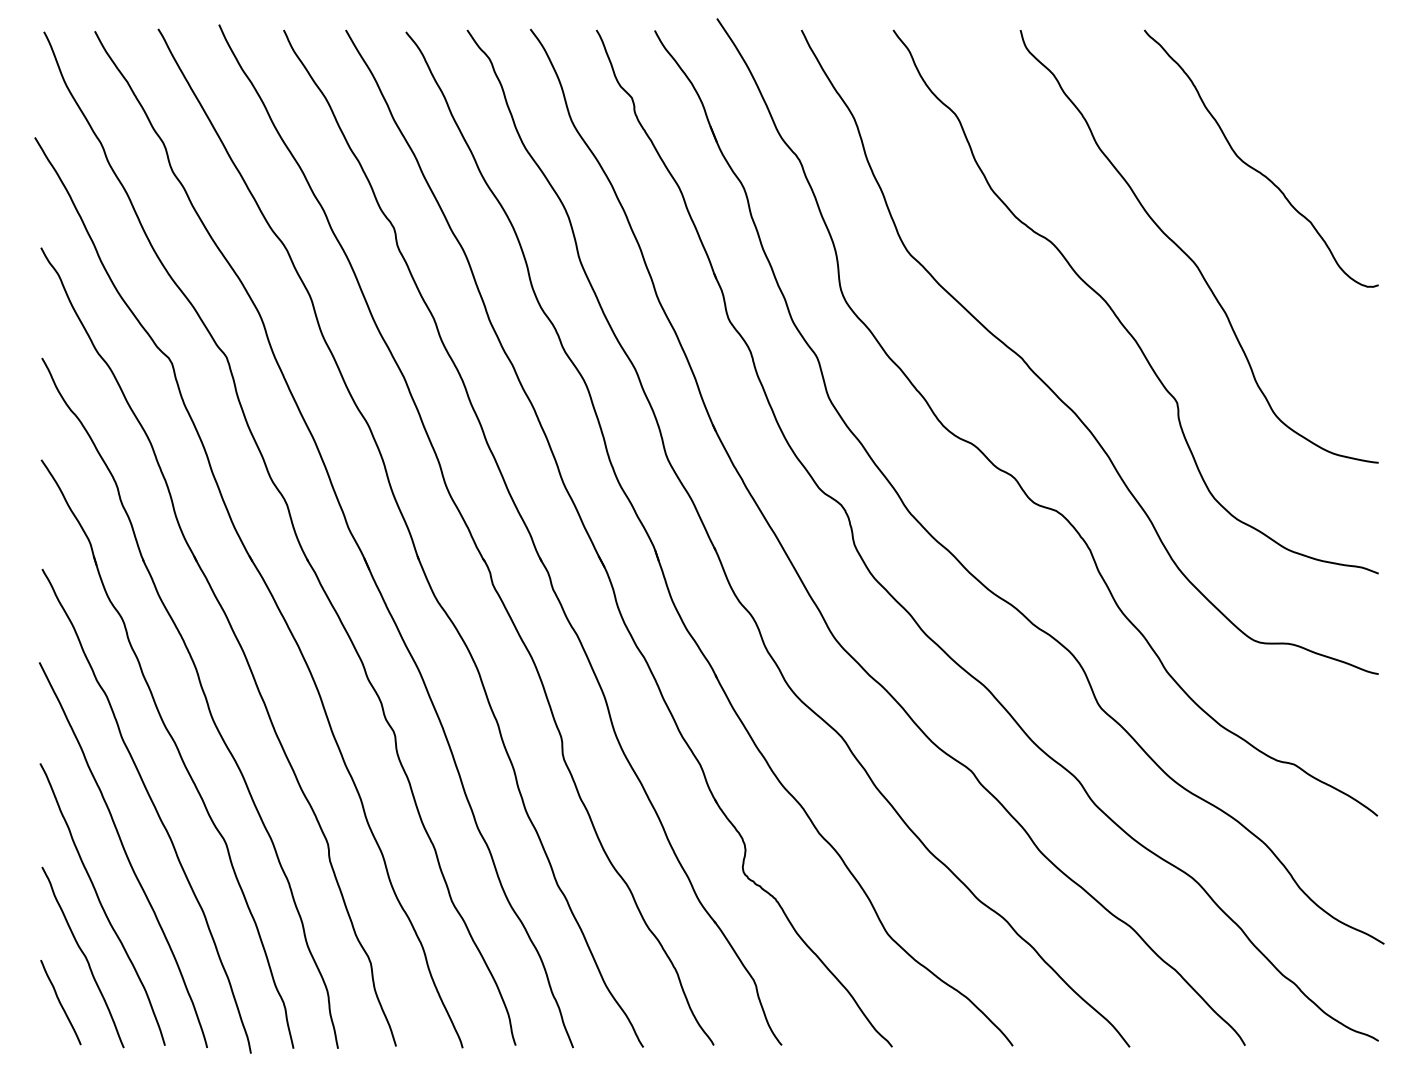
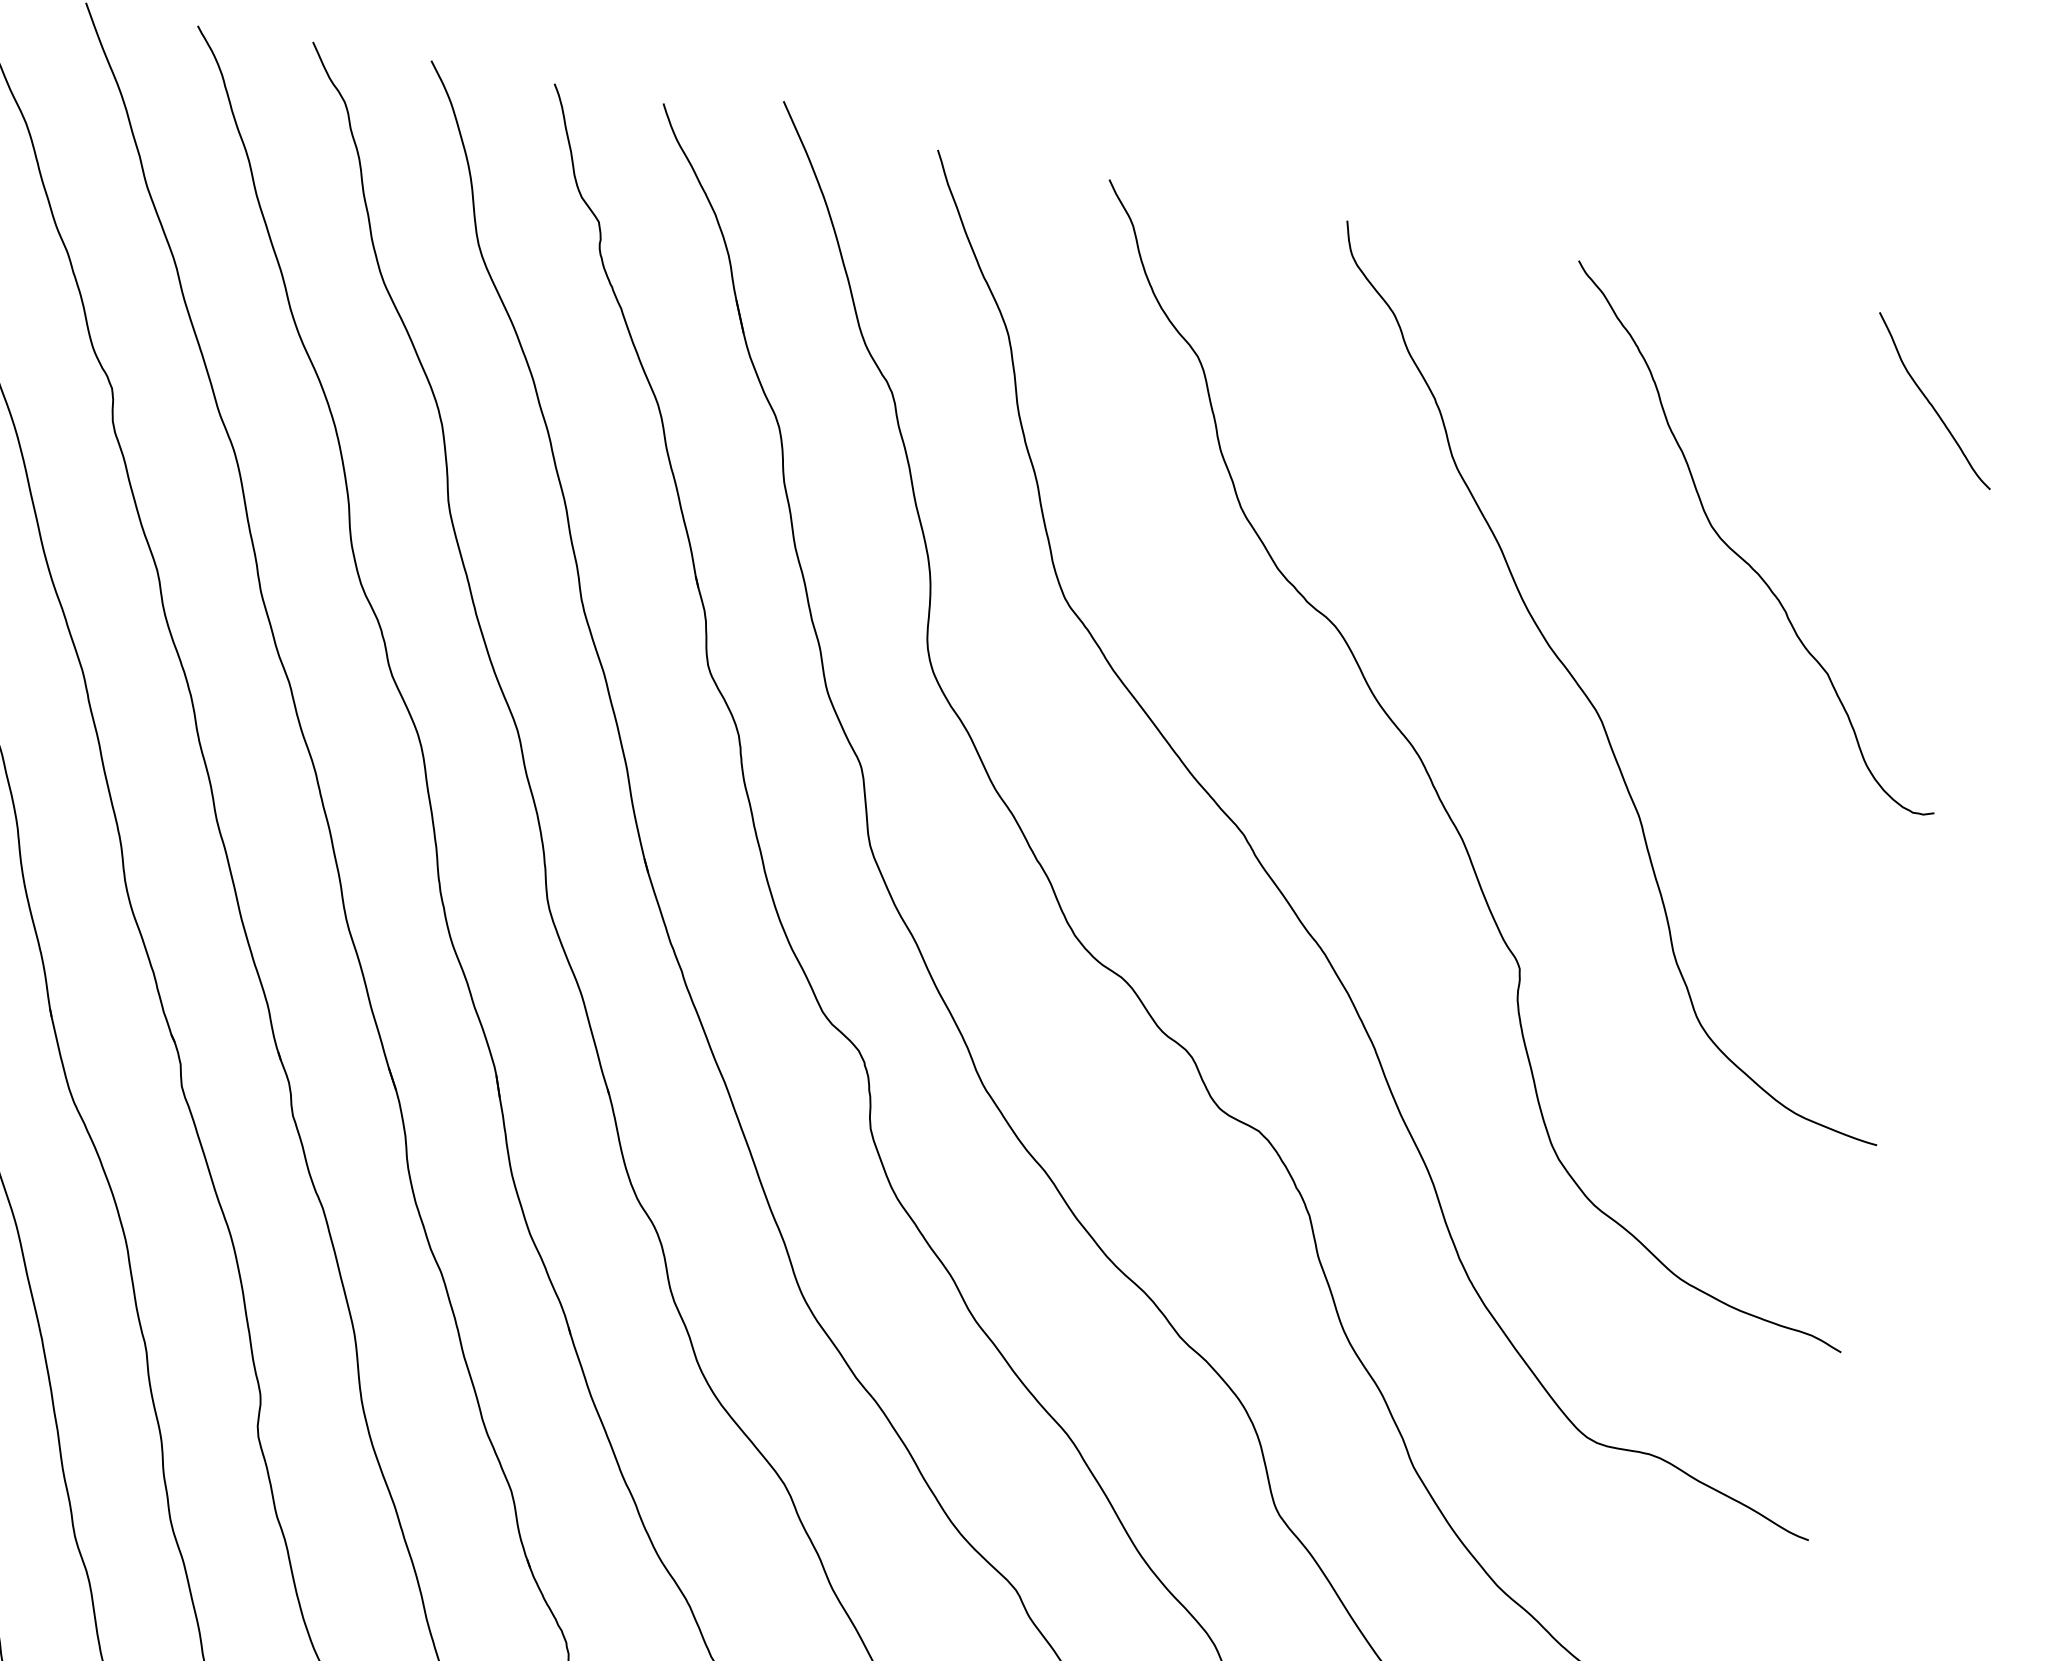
curve: (1341, 72) -> (1933, 403), added

